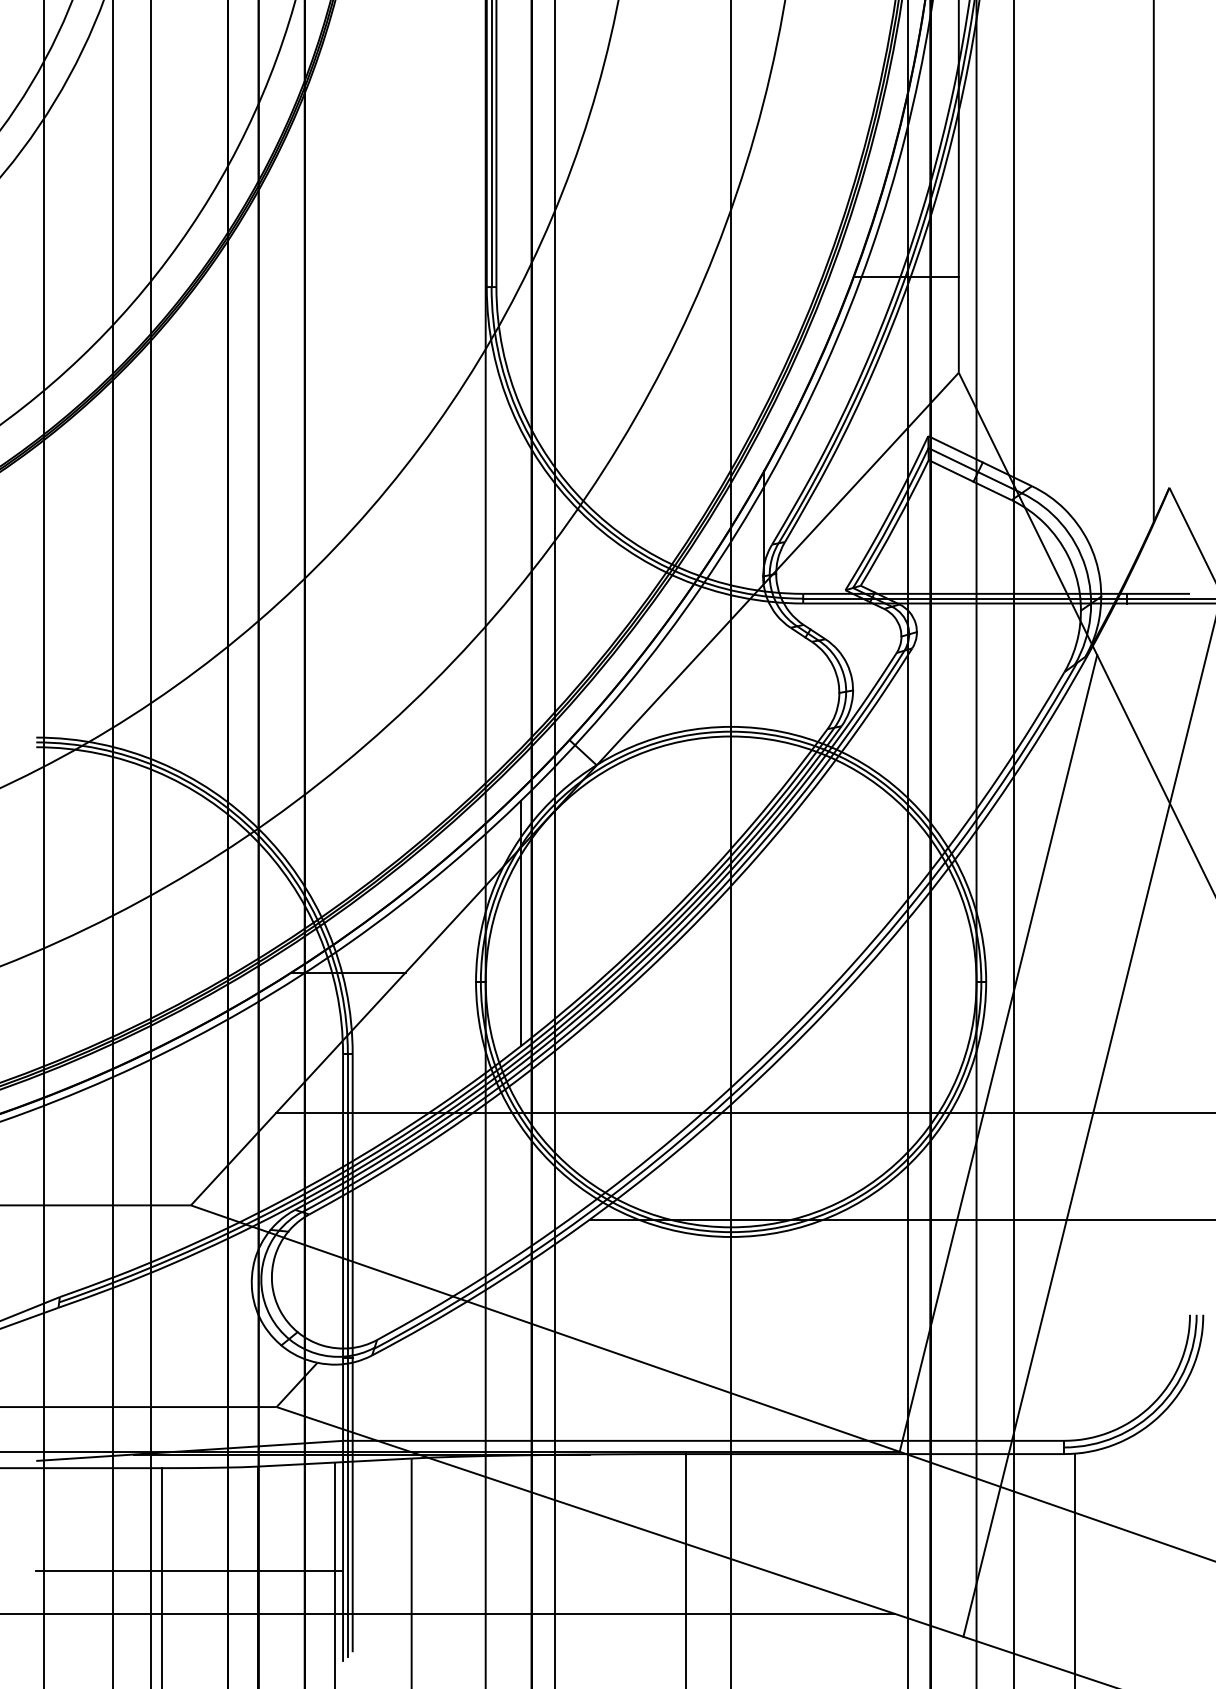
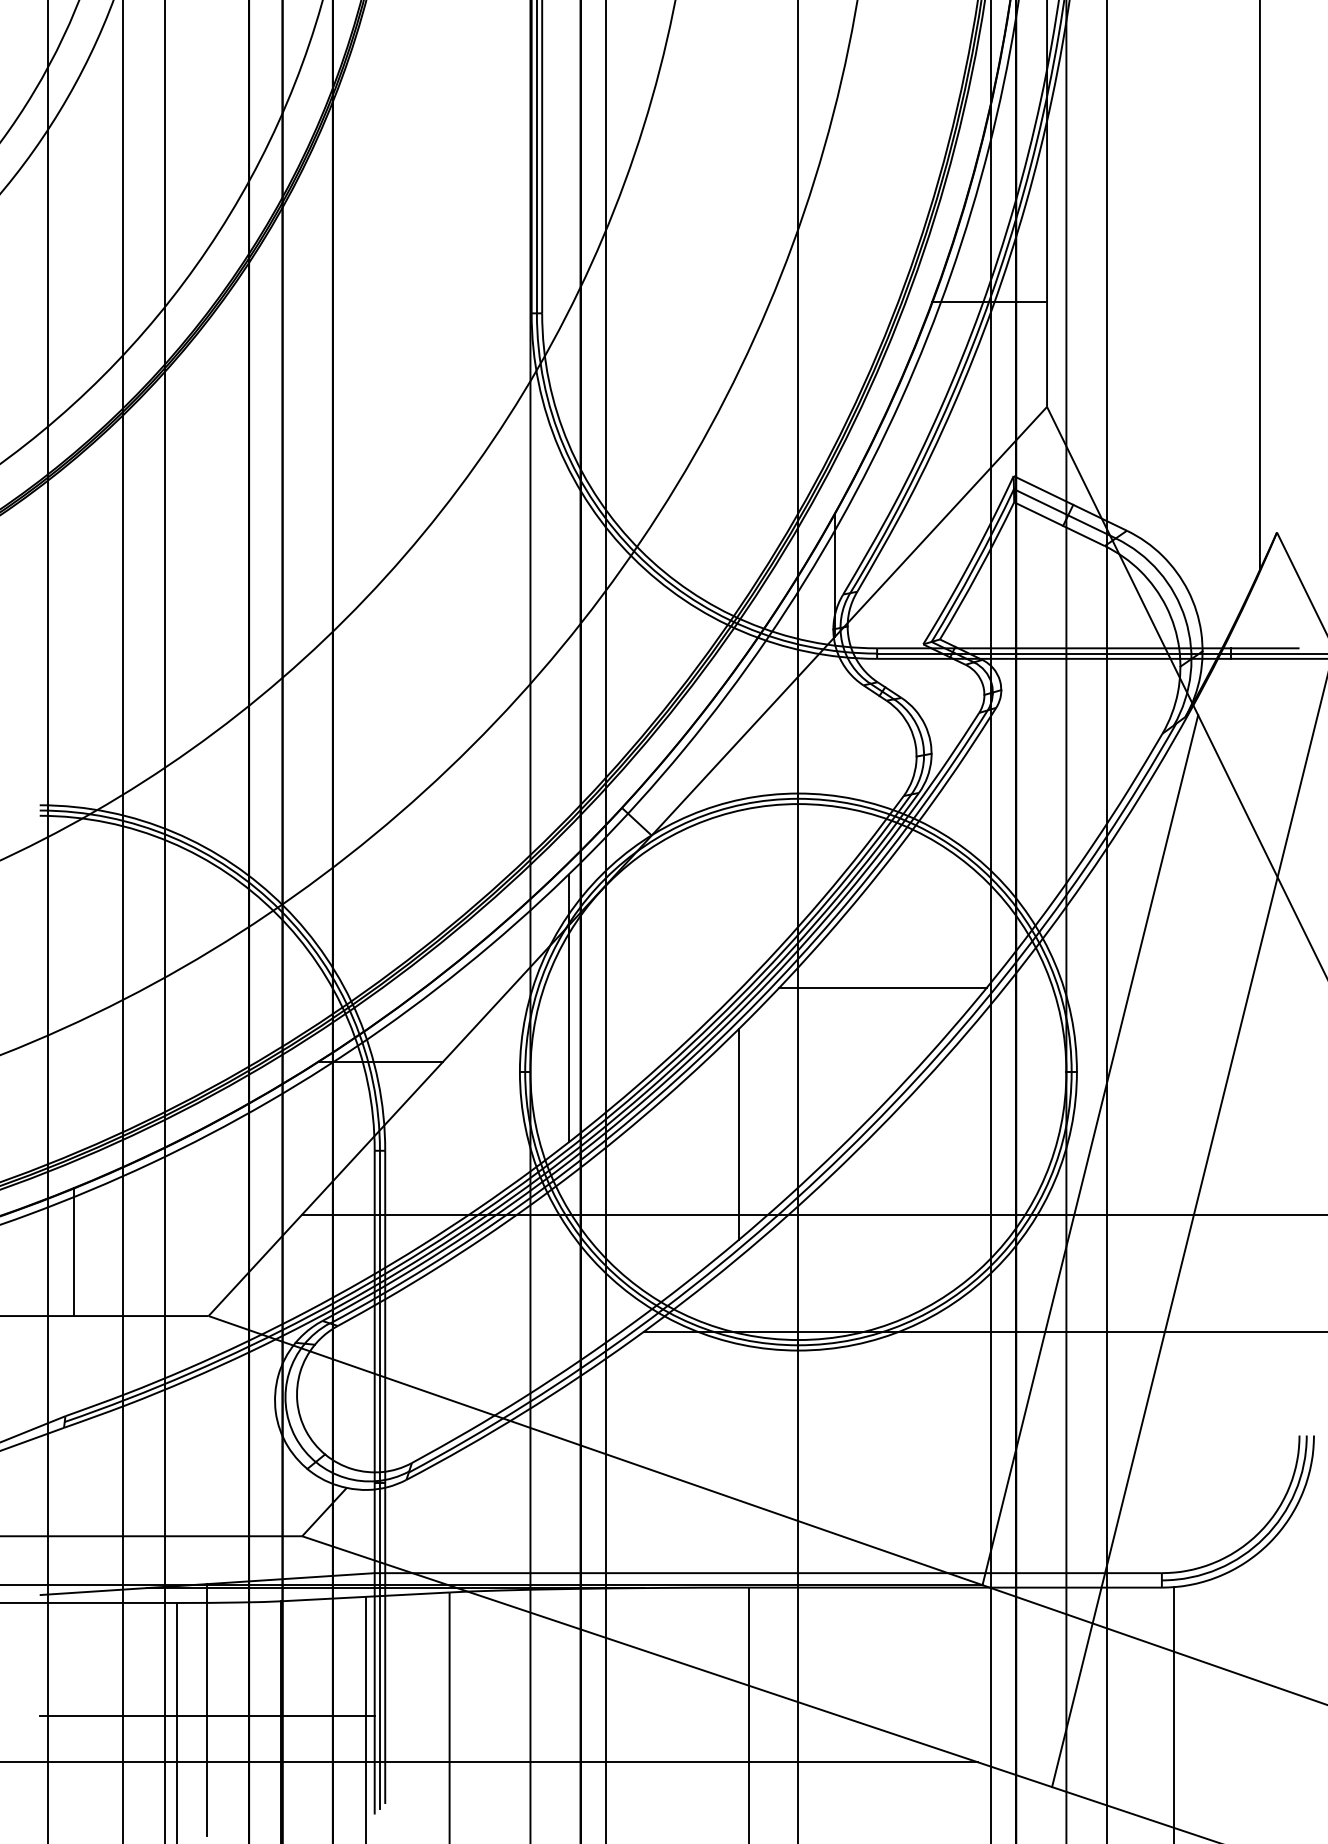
line: (808, 905) -> (882, 988), added
line: (676, 1038) -> (738, 1133), added
line: (67, 1146) -> (73, 1251), added
line: (189, 1565) -> (207, 1709), added

